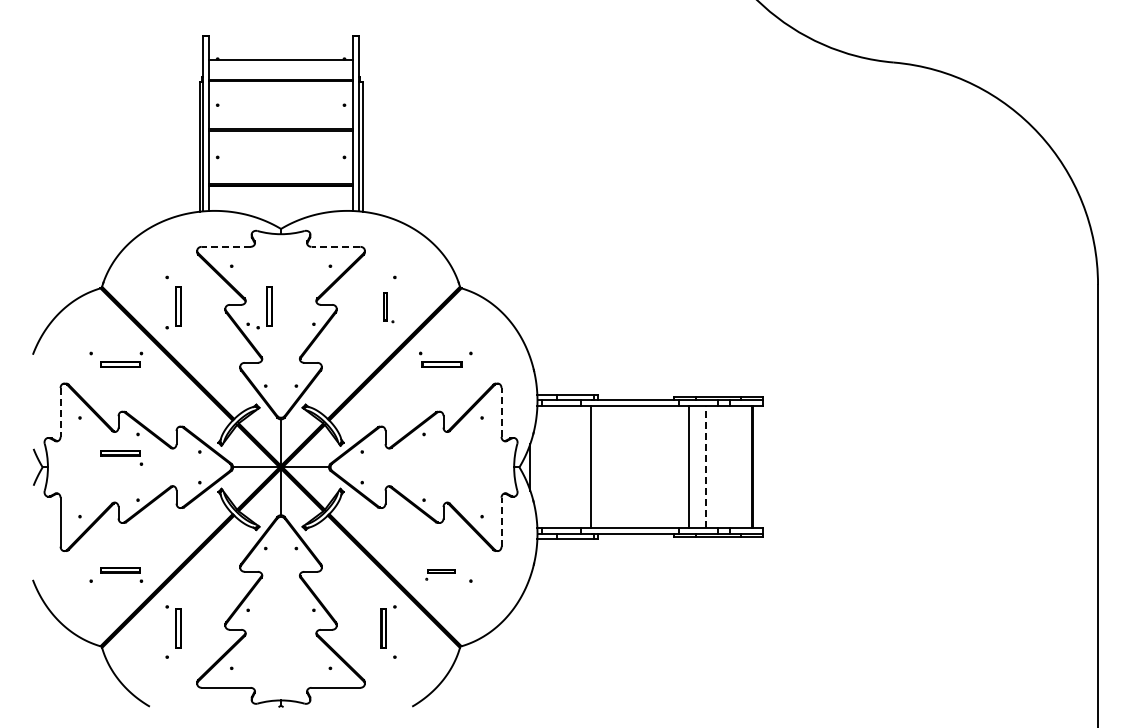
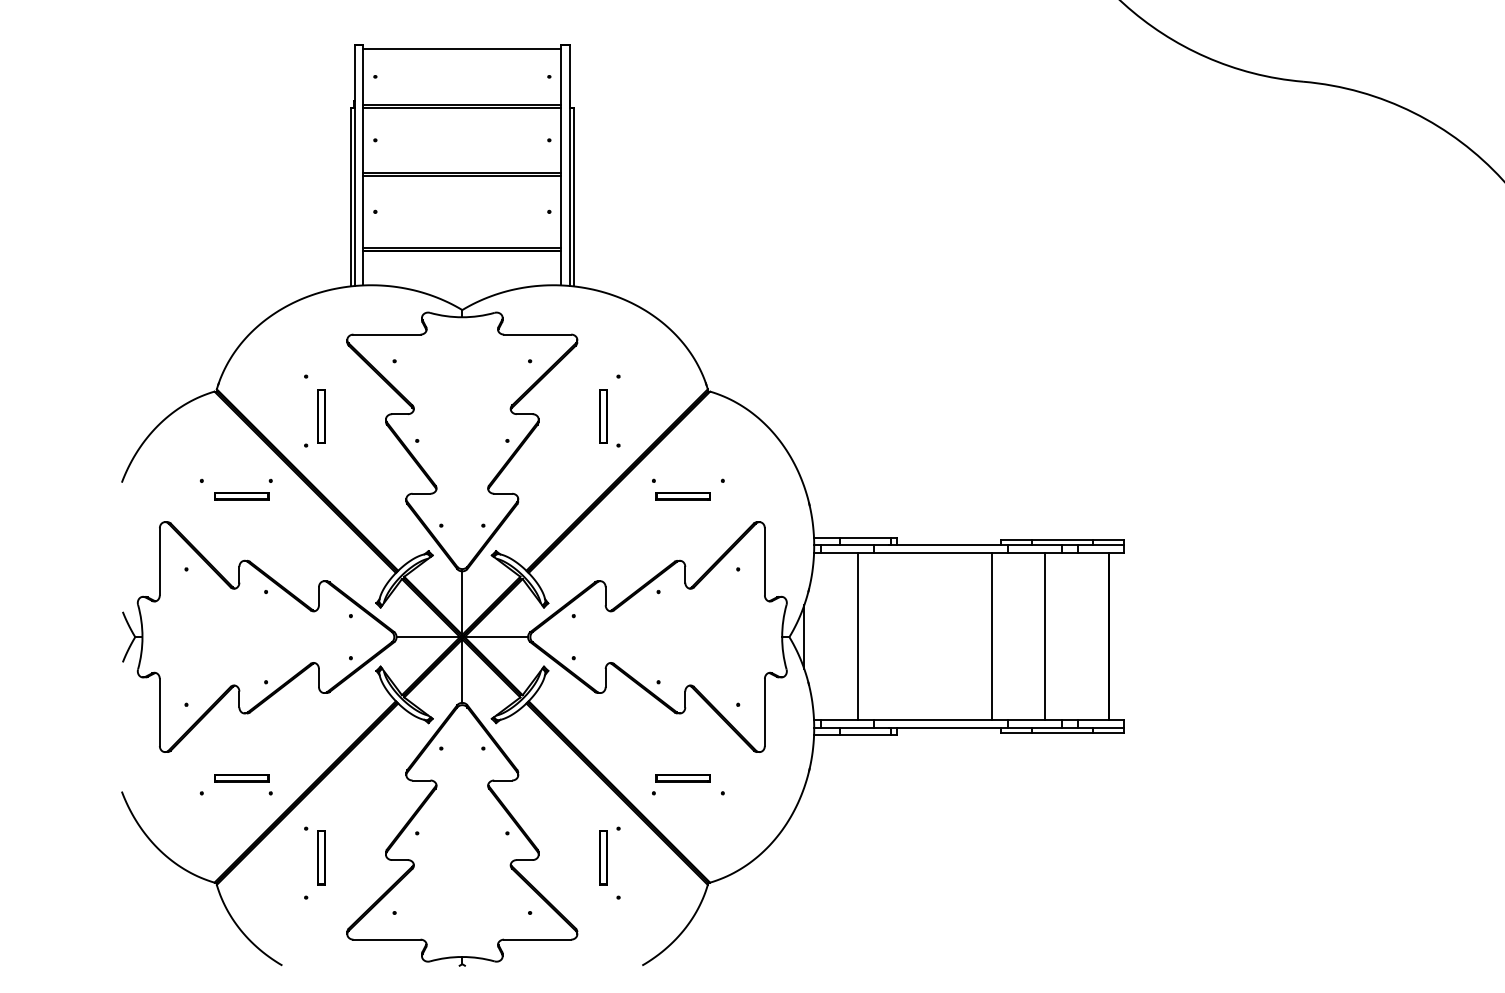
line: (280, 60) -> (461, 48), moved
line: (225, 246) -> (386, 334), dashed -> solid
line: (335, 246) -> (537, 334), dashed -> solid
part: (264, 307) -> (439, 417), removed
part: (388, 307) -> (609, 417), size x1.43
line: (501, 411) -> (764, 560), dashed -> solid
line: (60, 412) -> (159, 561), dashed -> solid
part: (121, 457) -> (243, 623), removed
line: (591, 466) -> (858, 635), moved
line: (689, 466) -> (992, 635), moved
line: (705, 466) -> (1044, 635), dashed -> solid
line: (501, 521) -> (764, 711), dashed -> solid
part: (440, 574) -> (681, 784), size x1.43

